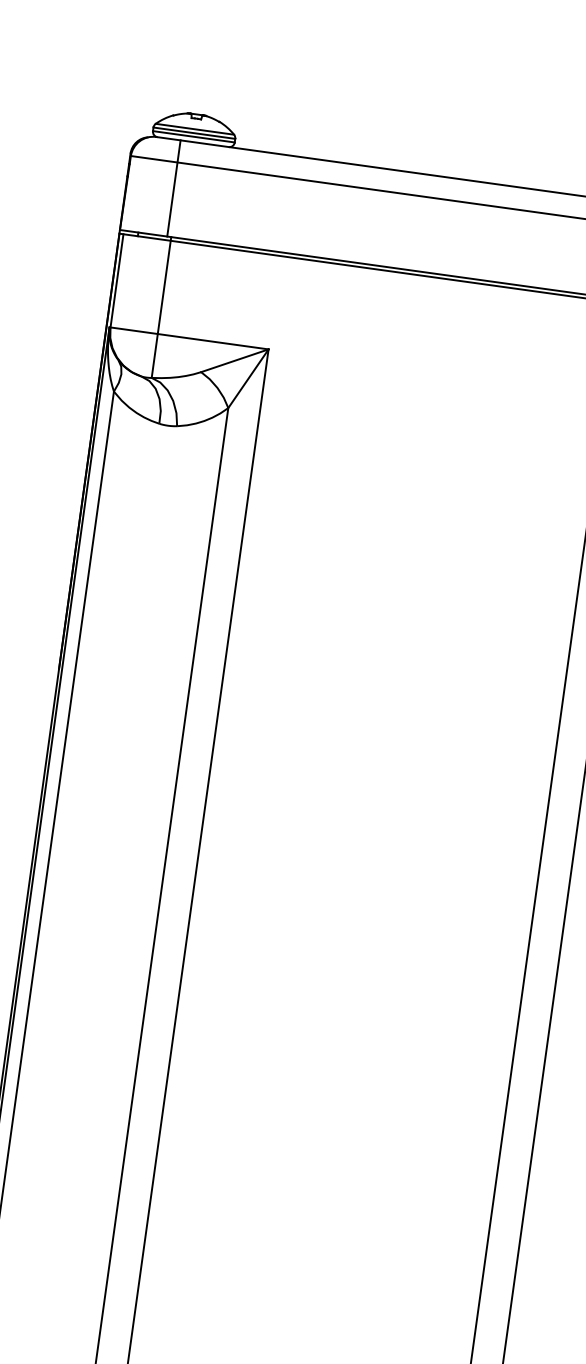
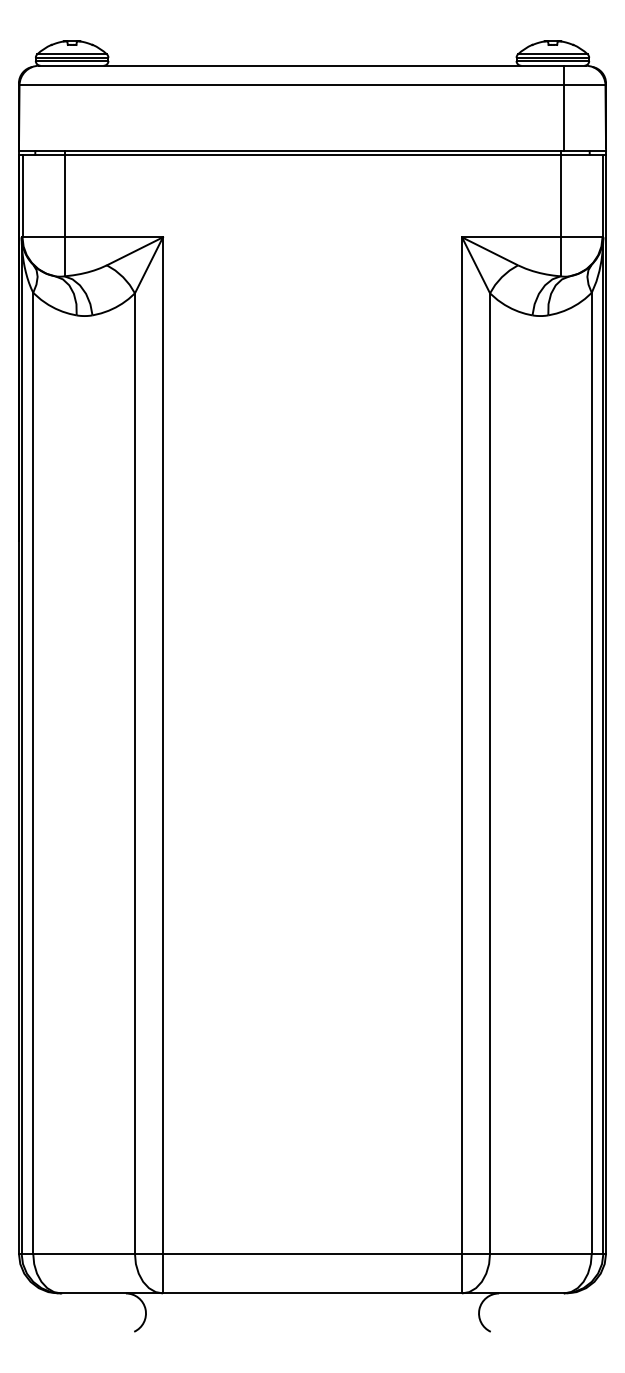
line: (173, 188) -> (60, 108), removed

